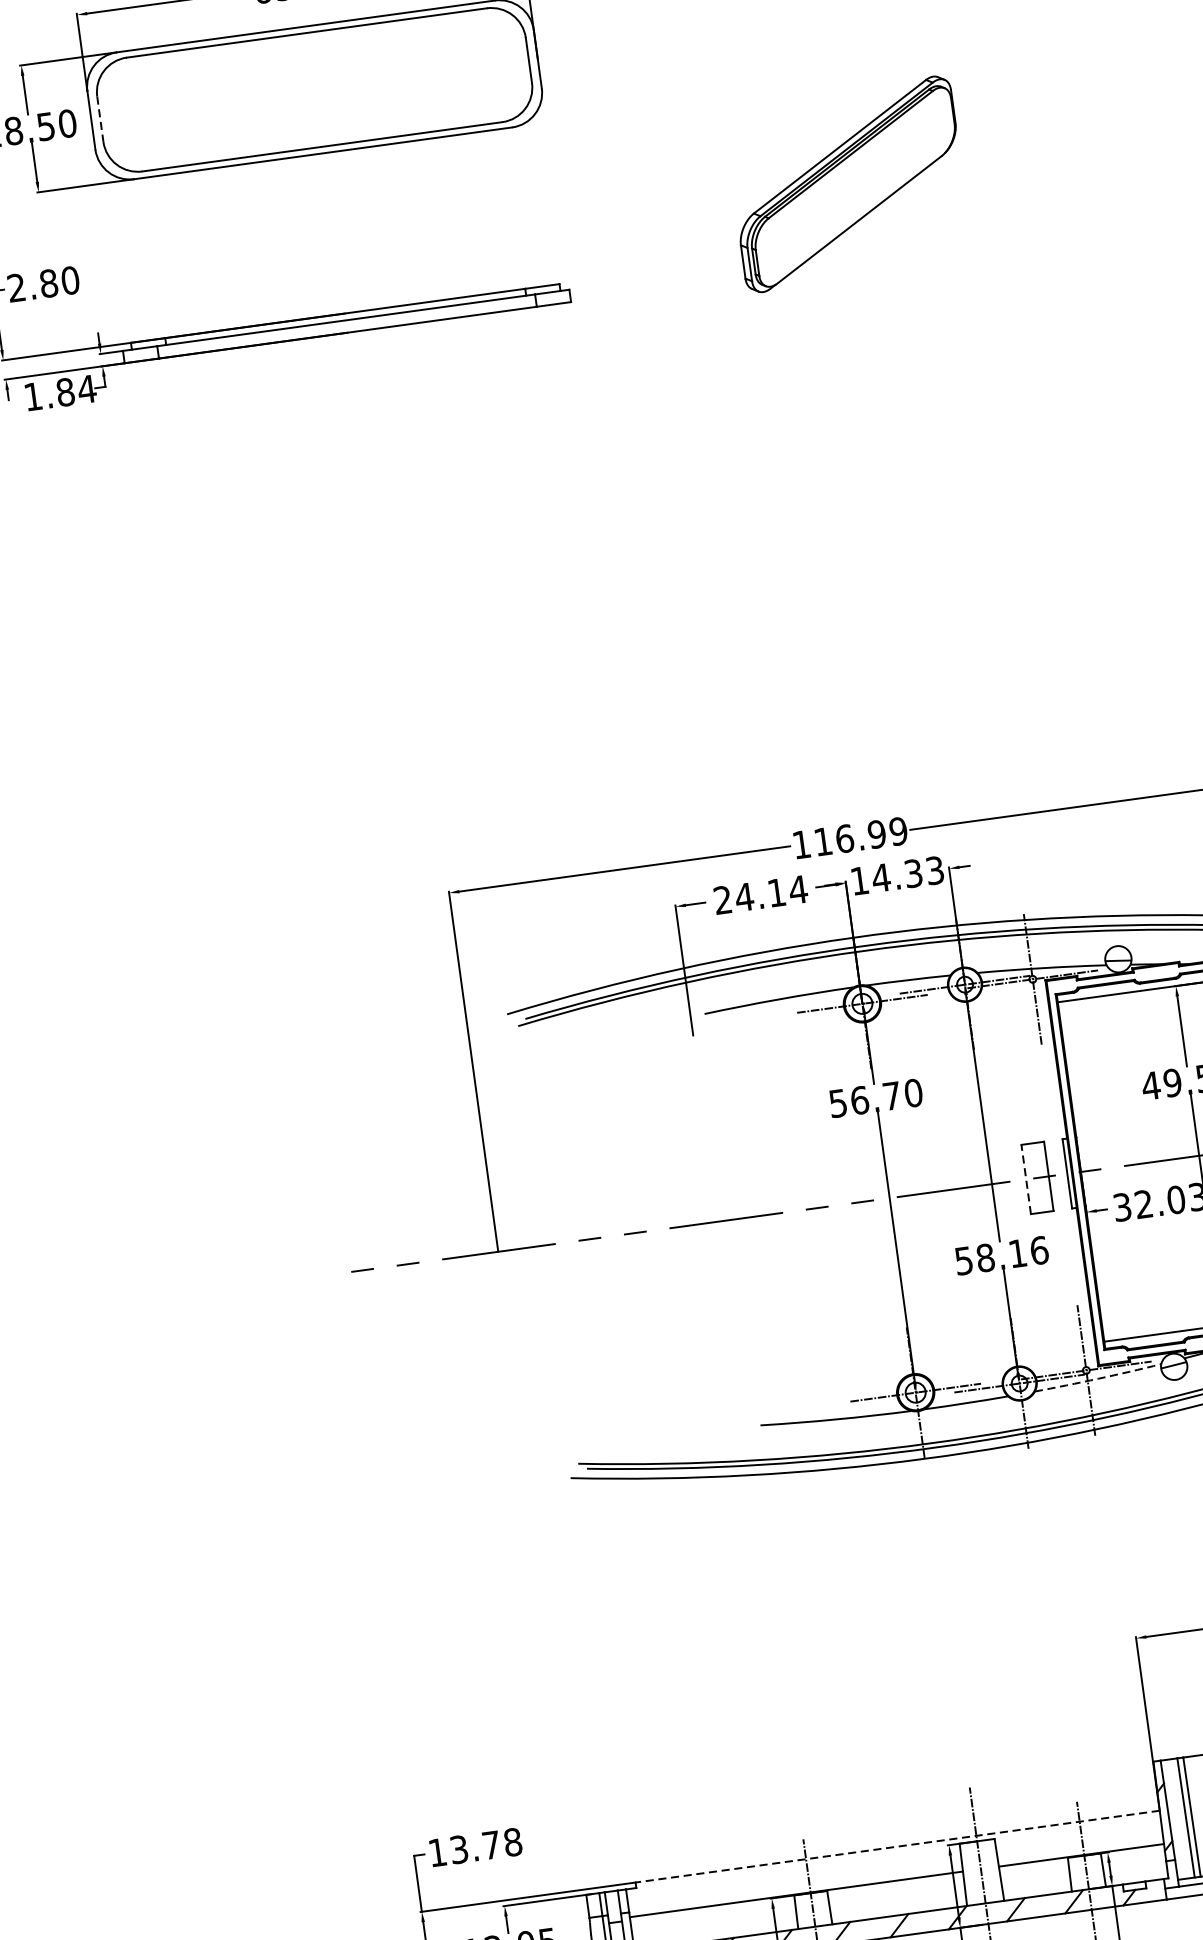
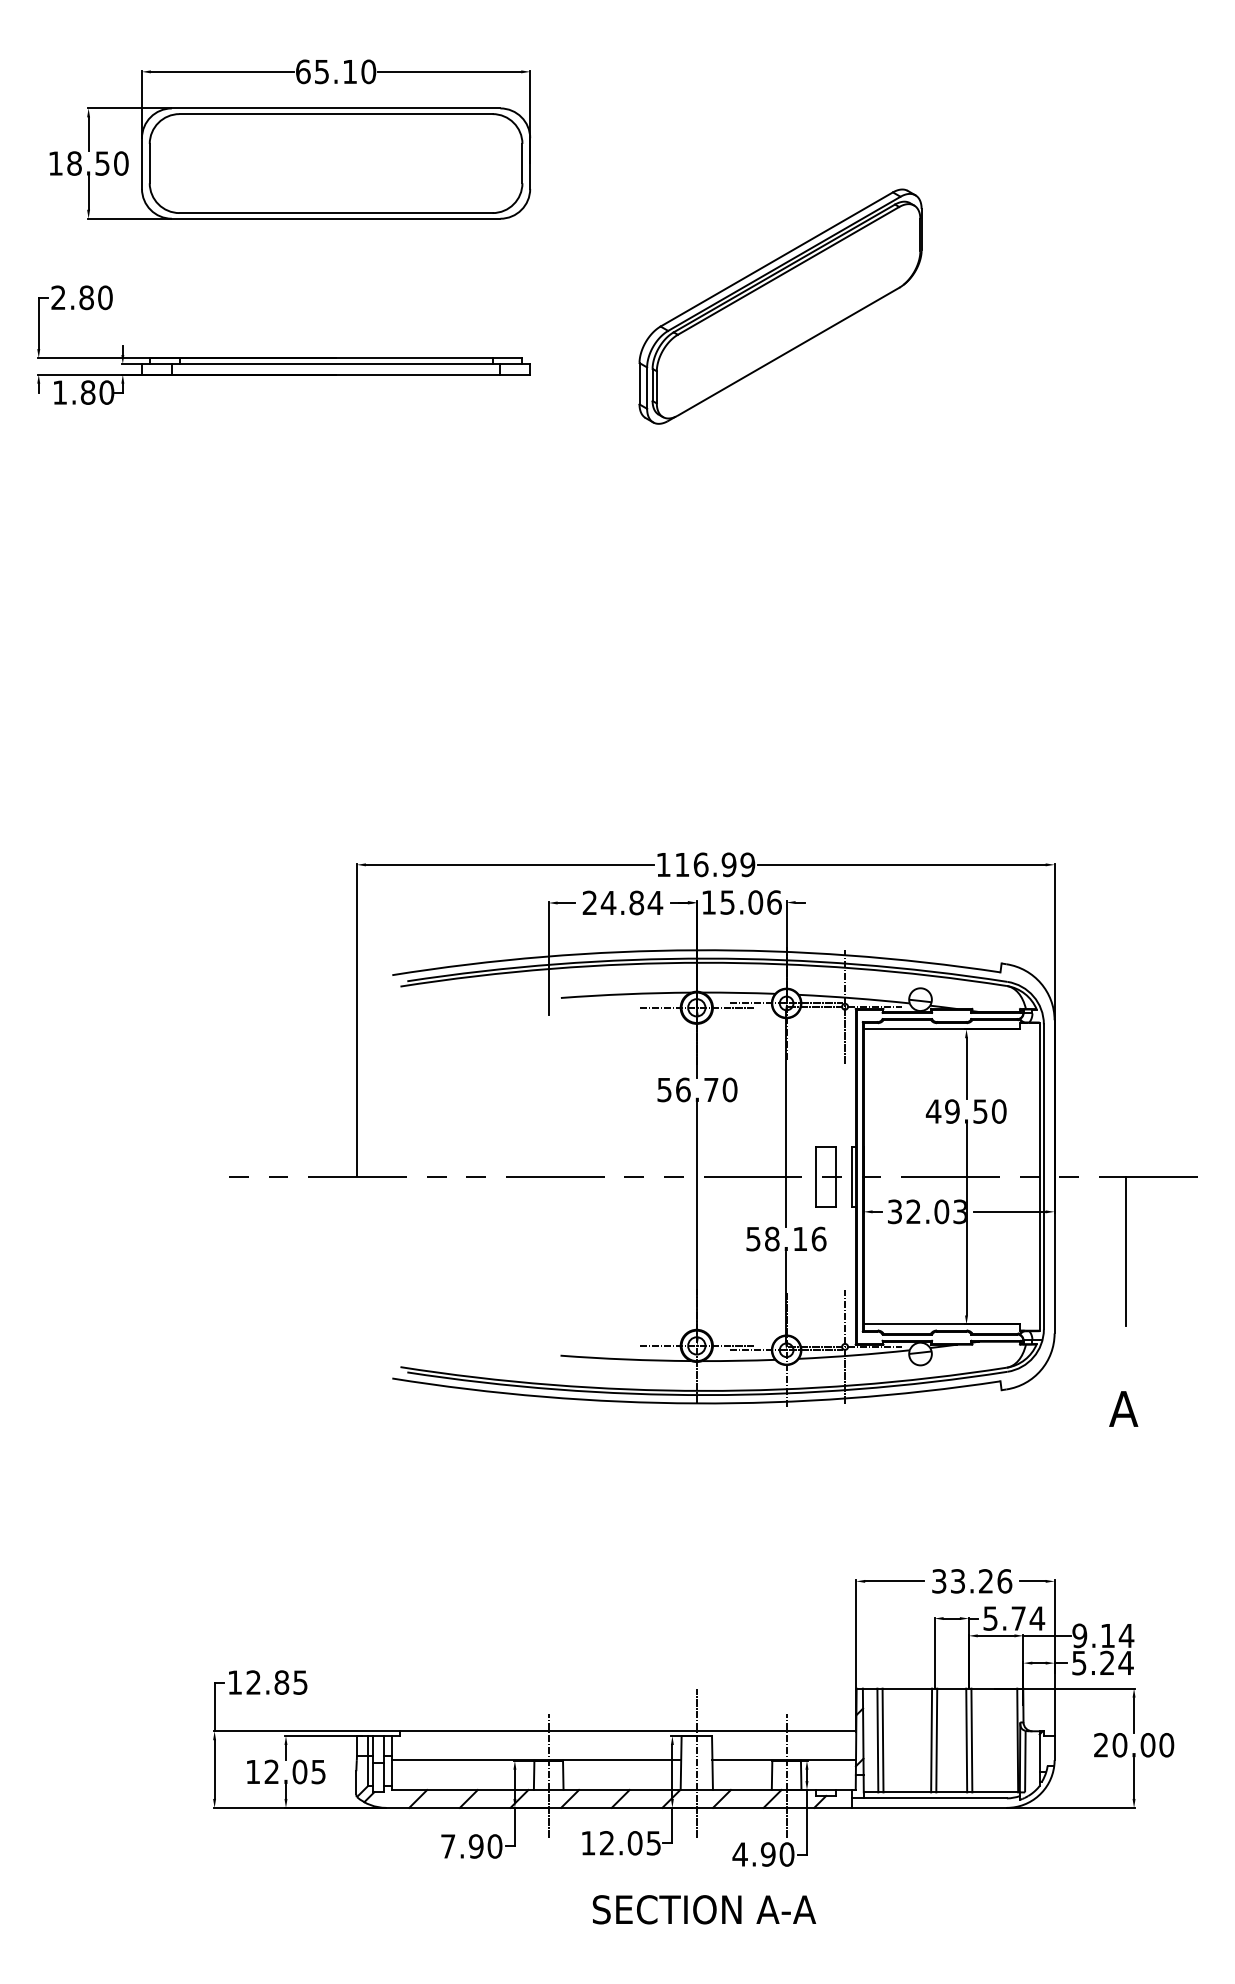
line: (100, 119) -> (149, 163), dashed -> solid
part: (848, 184) -> (780, 306), size x1.43
text: (86, 389) -> (106, 392), 1.84 -> 1.80
text: (907, 874) -> (750, 902), 14.33 -> 15.06
text: (776, 892) -> (636, 902), 24.14 -> 24.84
line: (1026, 1179) -> (816, 1176), dashed -> solid
arc: (1098, 1378) -> (854, 1355), dashed -> solid
text: (485, 1845) -> (276, 1682), 13.78 -> 12.85
line: (897, 1846) -> (628, 1731), dashed -> solid

